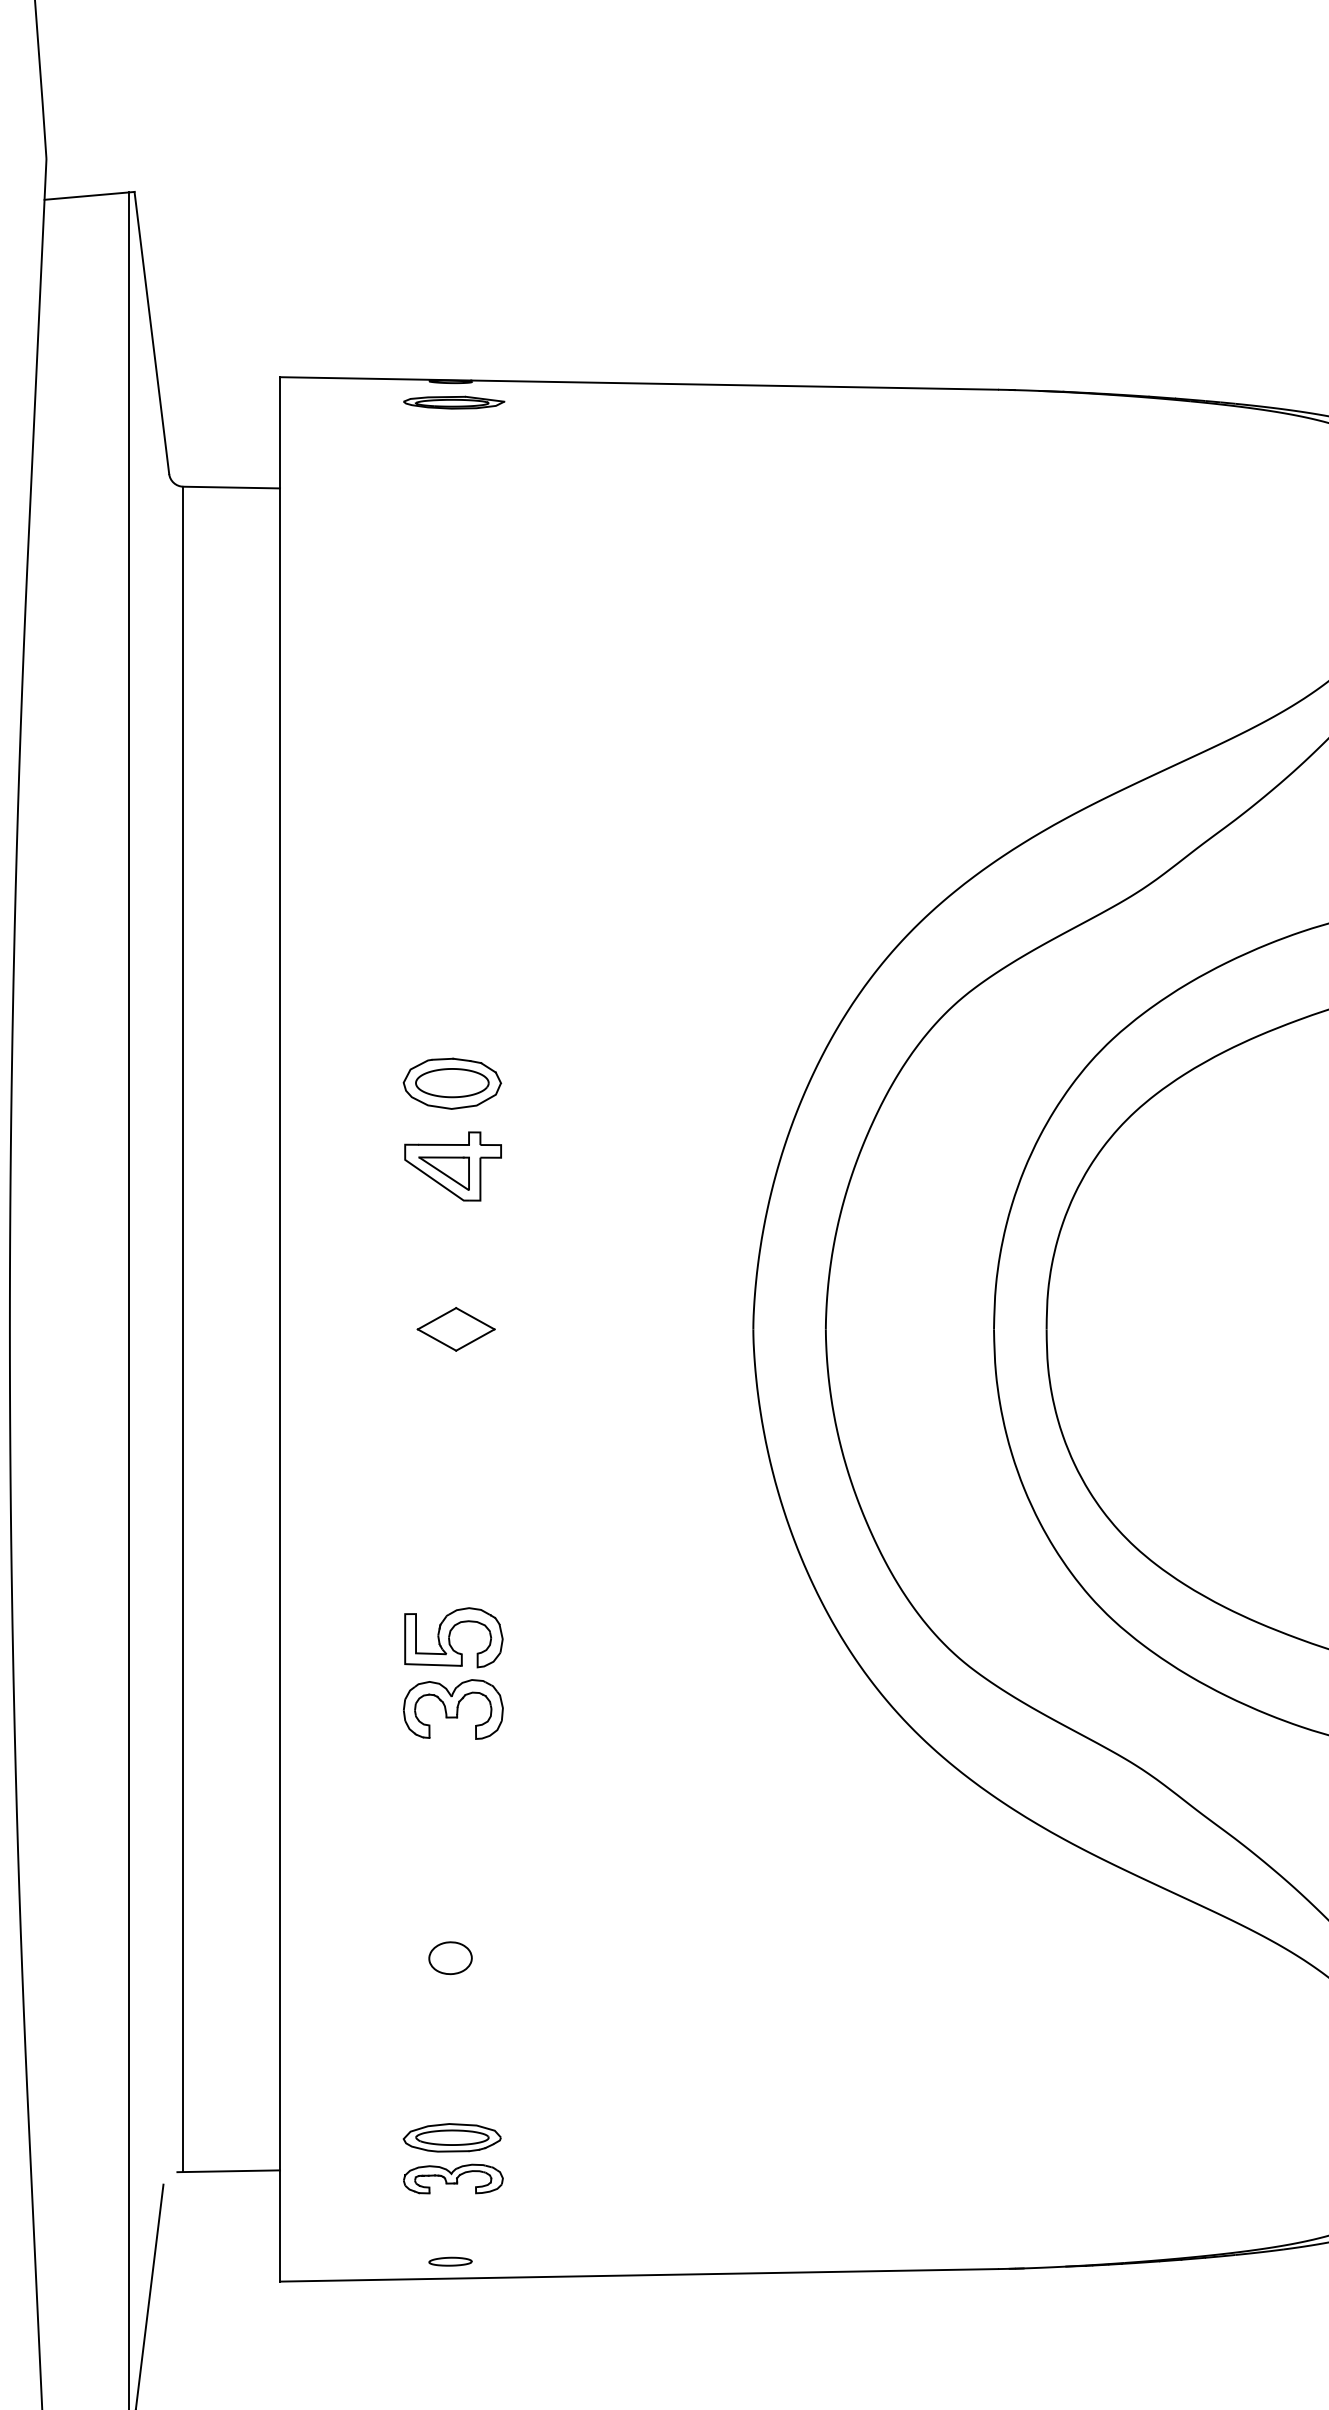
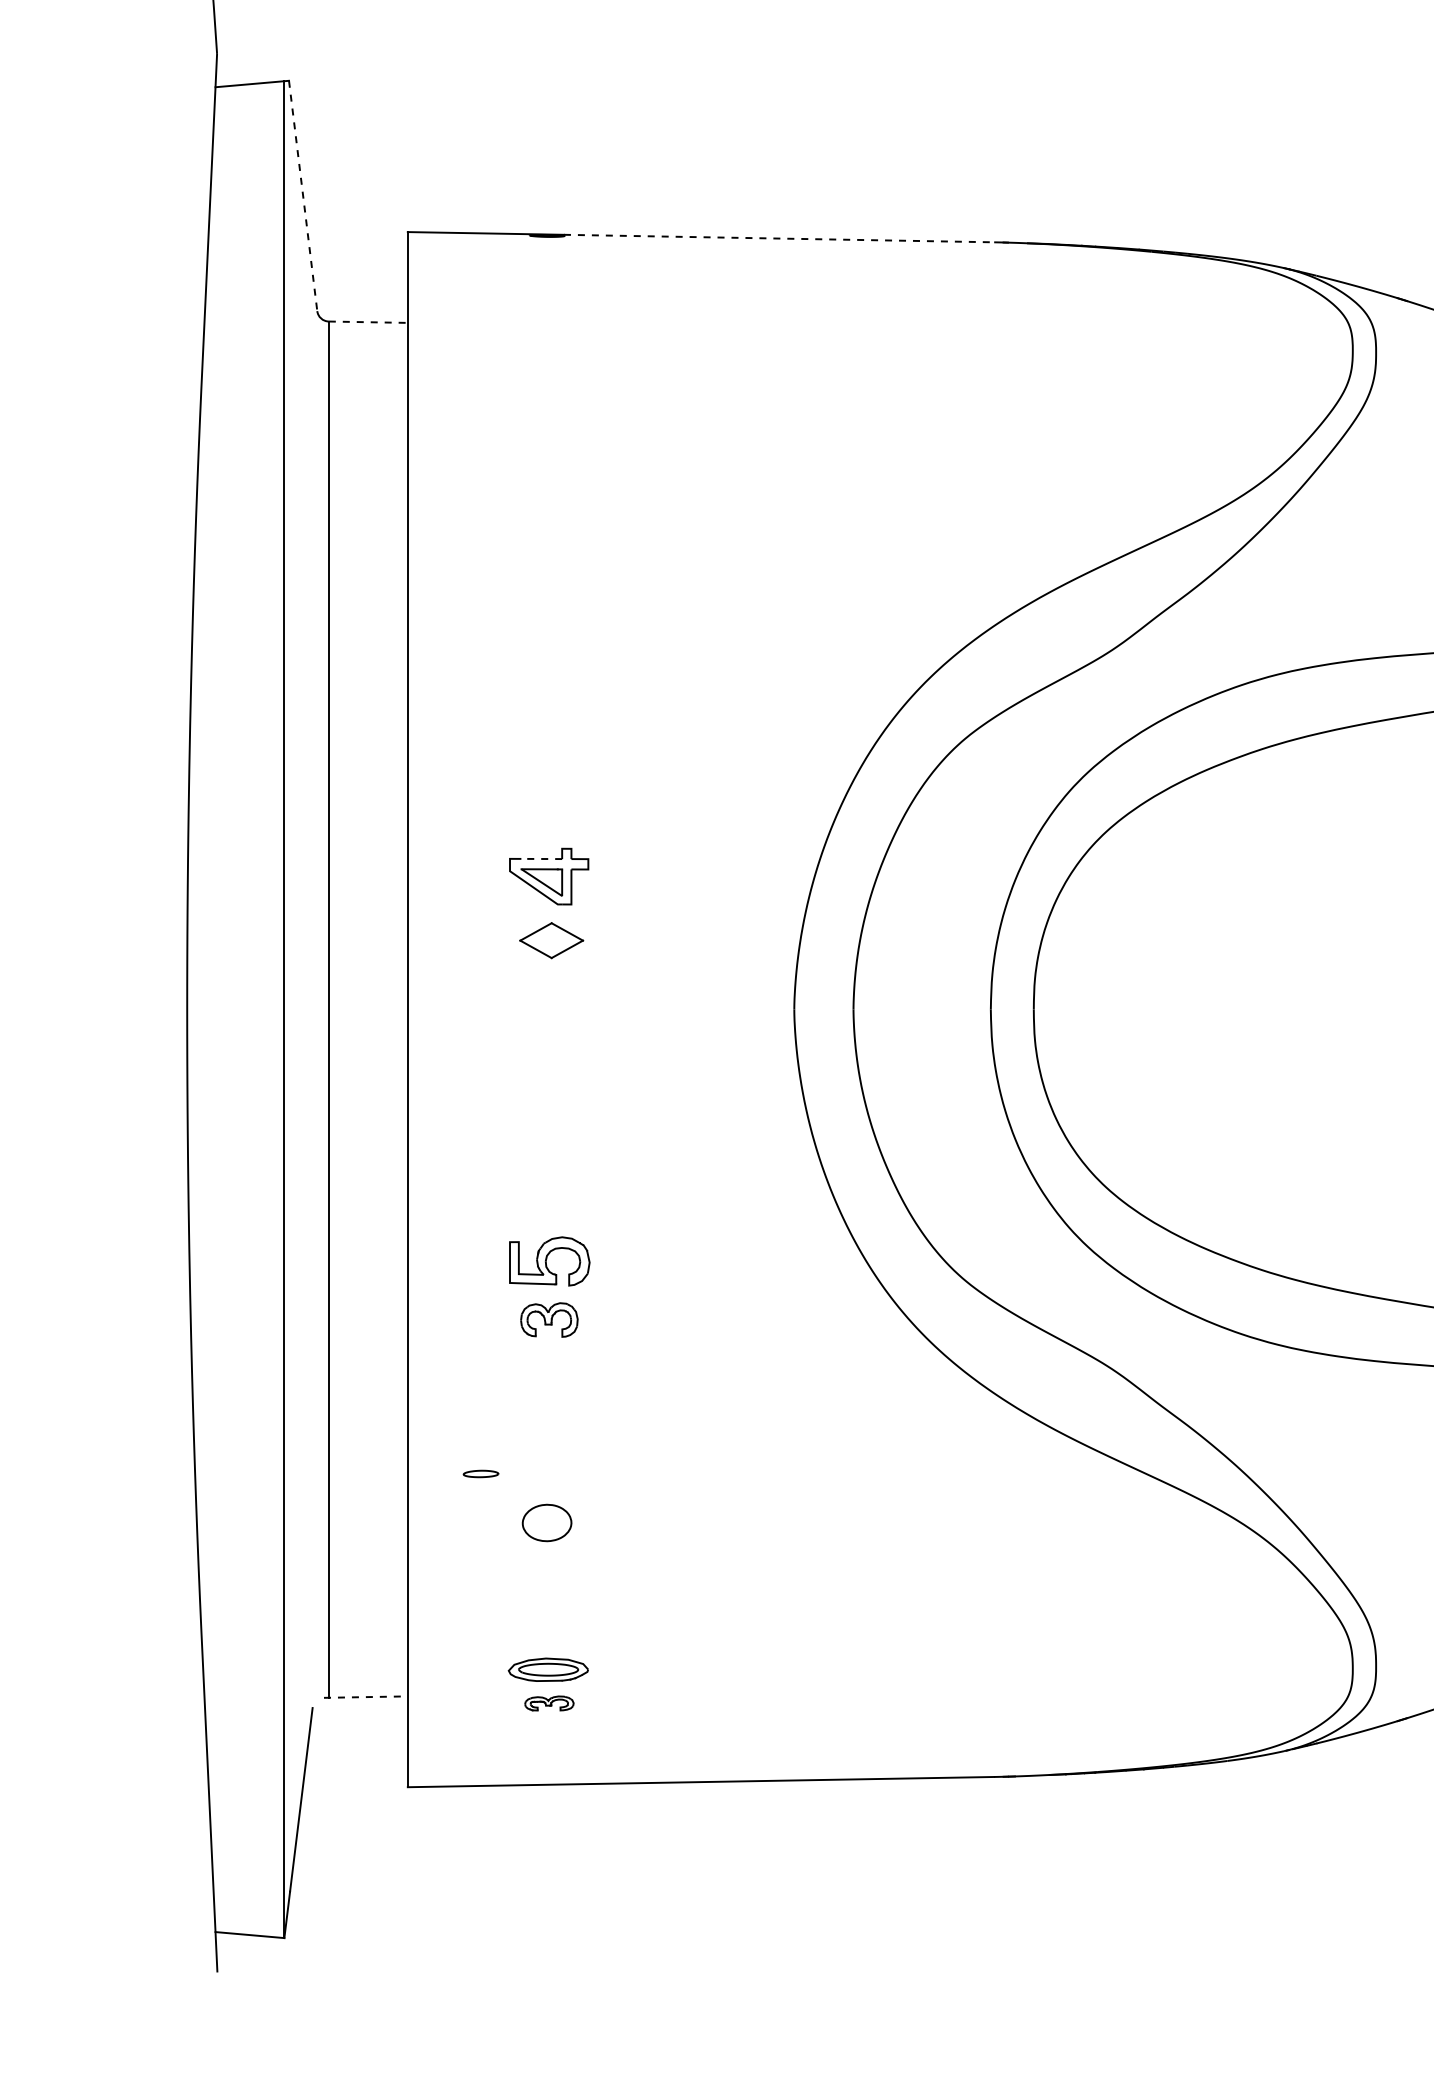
line: (152, 333) -> (303, 196), solid -> dashed
line: (735, 385) -> (779, 238), solid -> dashed
part: (453, 402) -> (549, 252), removed
line: (231, 487) -> (368, 322), solid -> dashed
part: (452, 1083) -> (548, 808), removed
line: (443, 1144) -> (541, 858), solid -> dashed
part: (455, 1329) -> (551, 940), moved
part: (453, 1708) -> (549, 1319), size x0.7
part: (449, 1958) -> (546, 1523), size x1.4
line: (228, 2171) -> (365, 1697), solid -> dashed
part: (453, 2179) -> (549, 1703), size x0.6
part: (449, 2261) -> (480, 1473), moved

